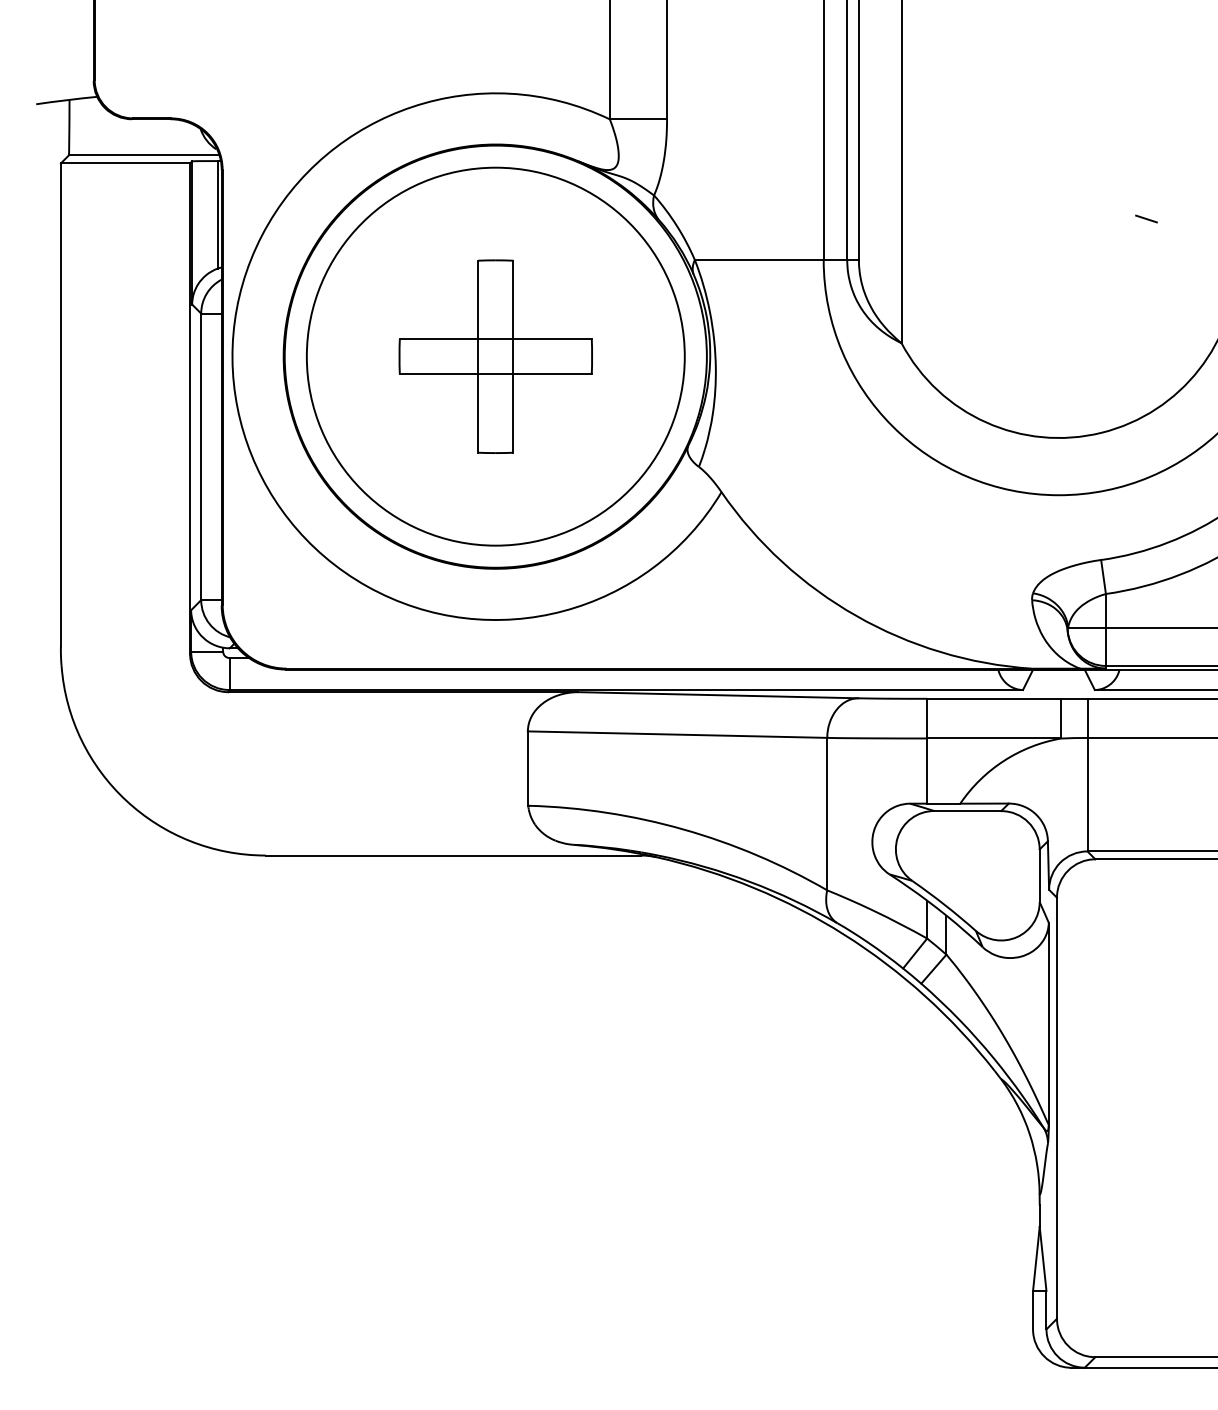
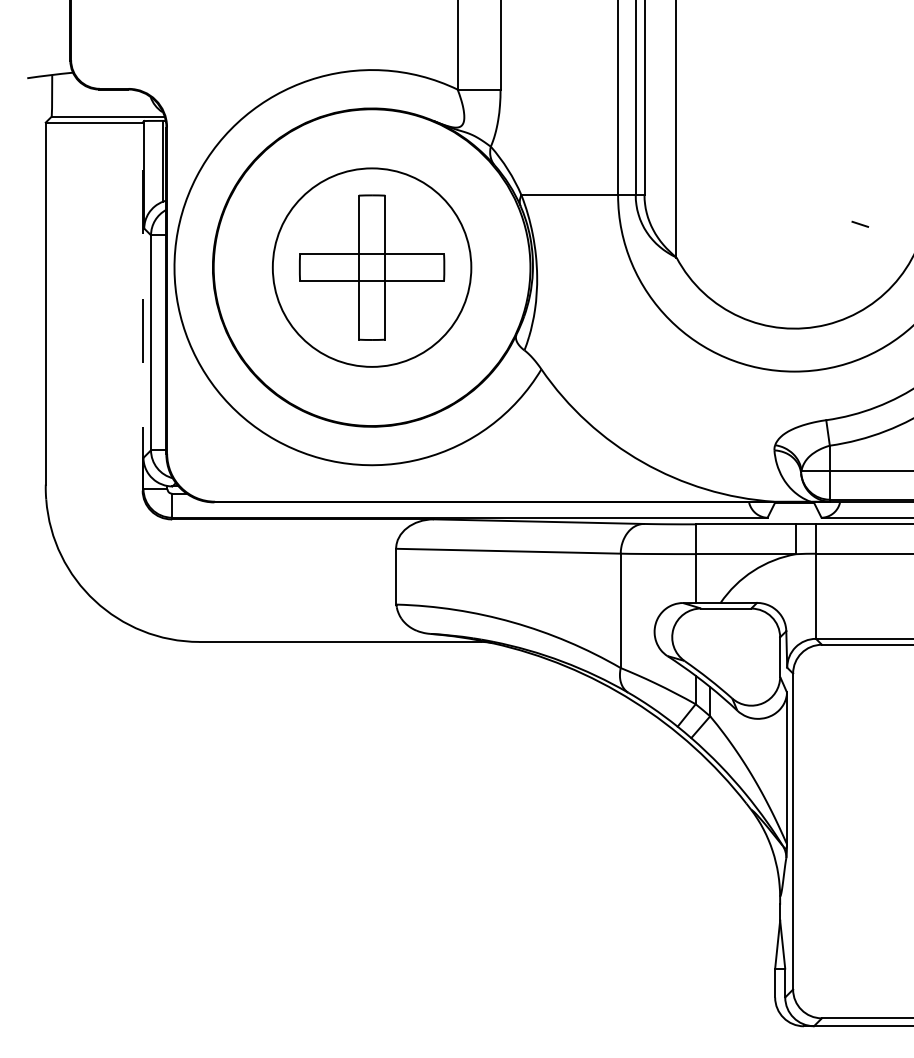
line: (1146, 217) -> (860, 223), moved
circle: (495, 356) -> (371, 267), size x0.7
line: (189, 408) -> (142, 306), solid -> dashed

